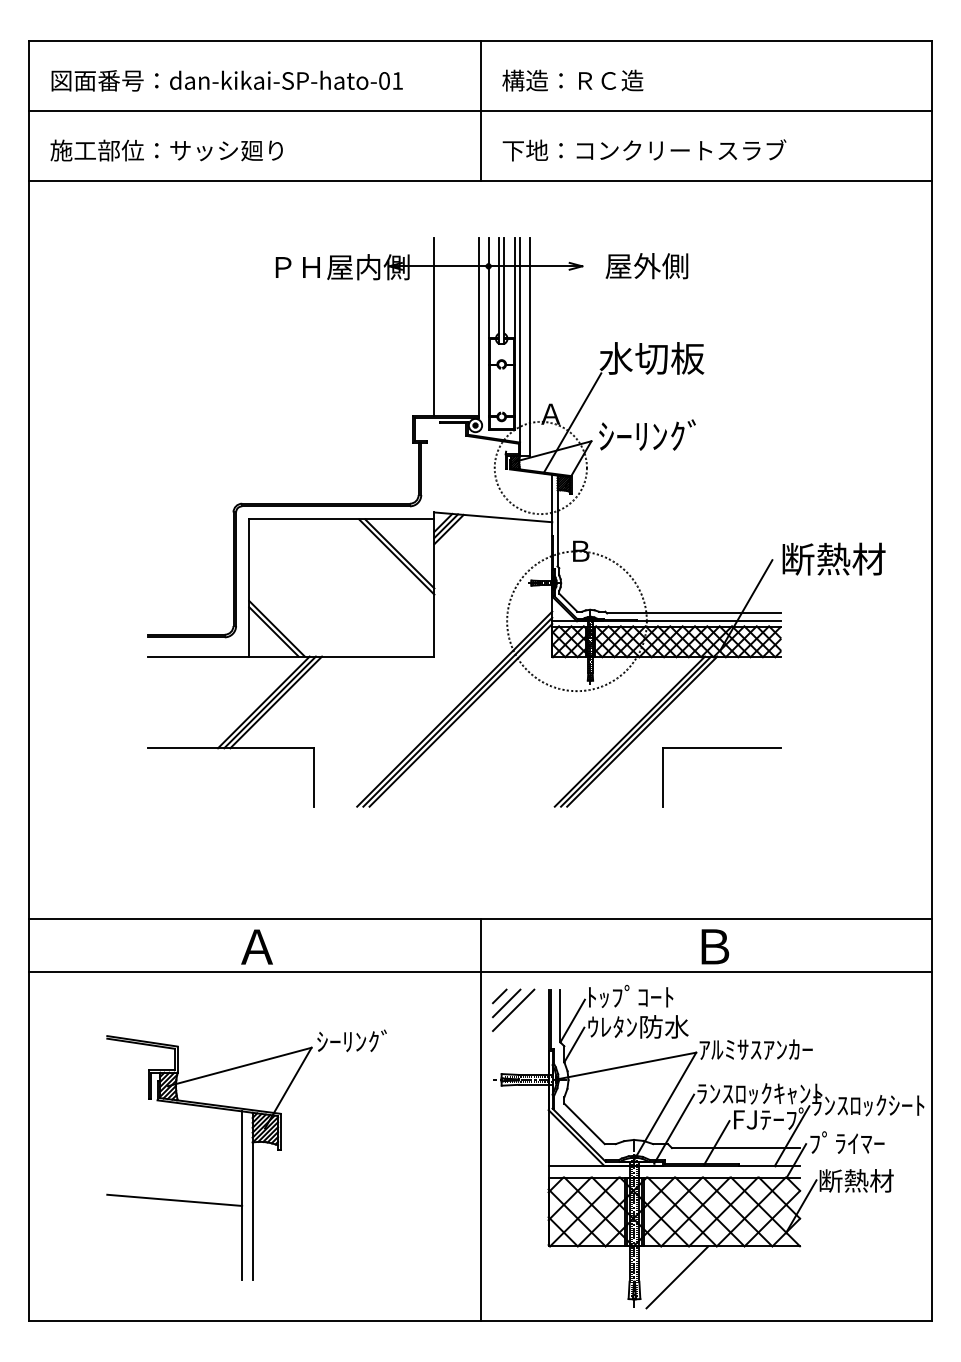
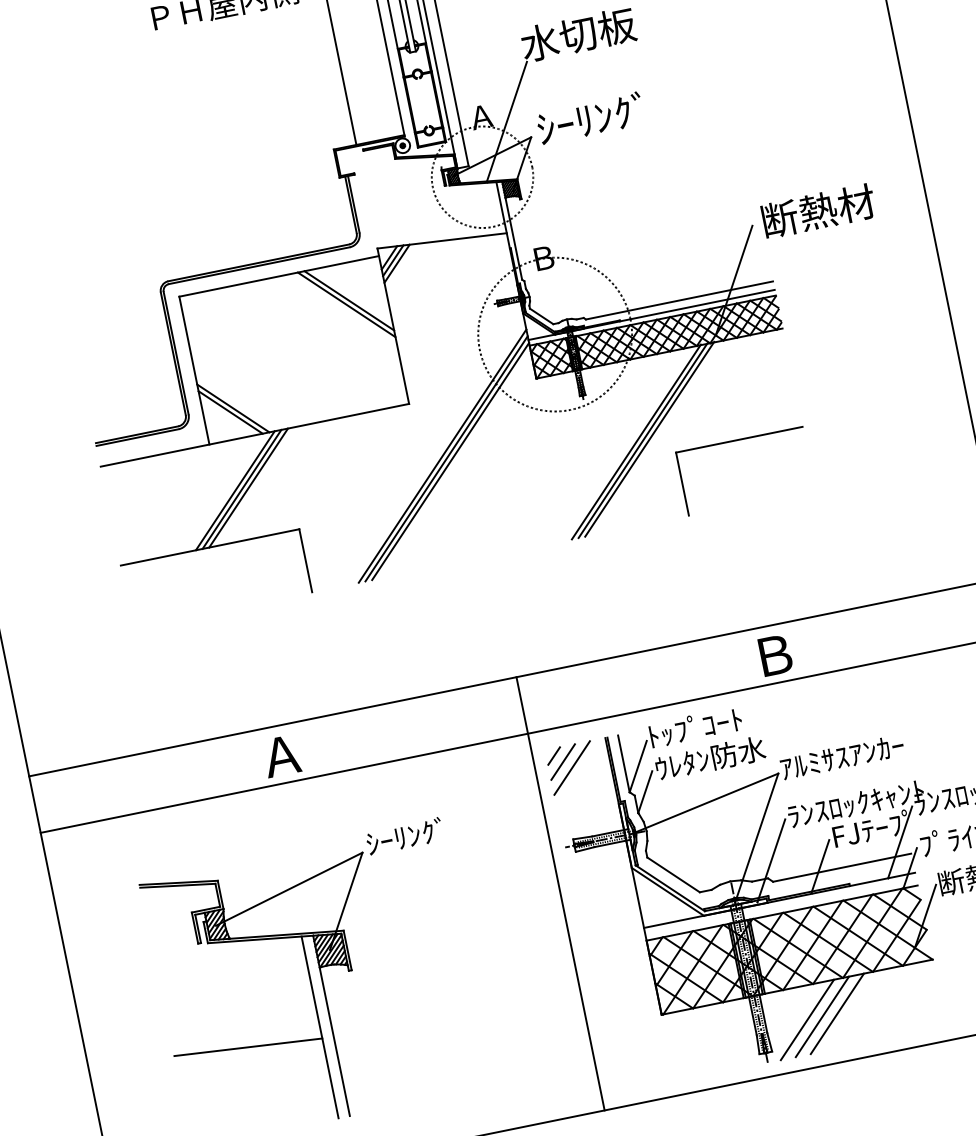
line: (691, 1277) -> (822, 1017), added
line: (705, 1277) -> (837, 1014), added

